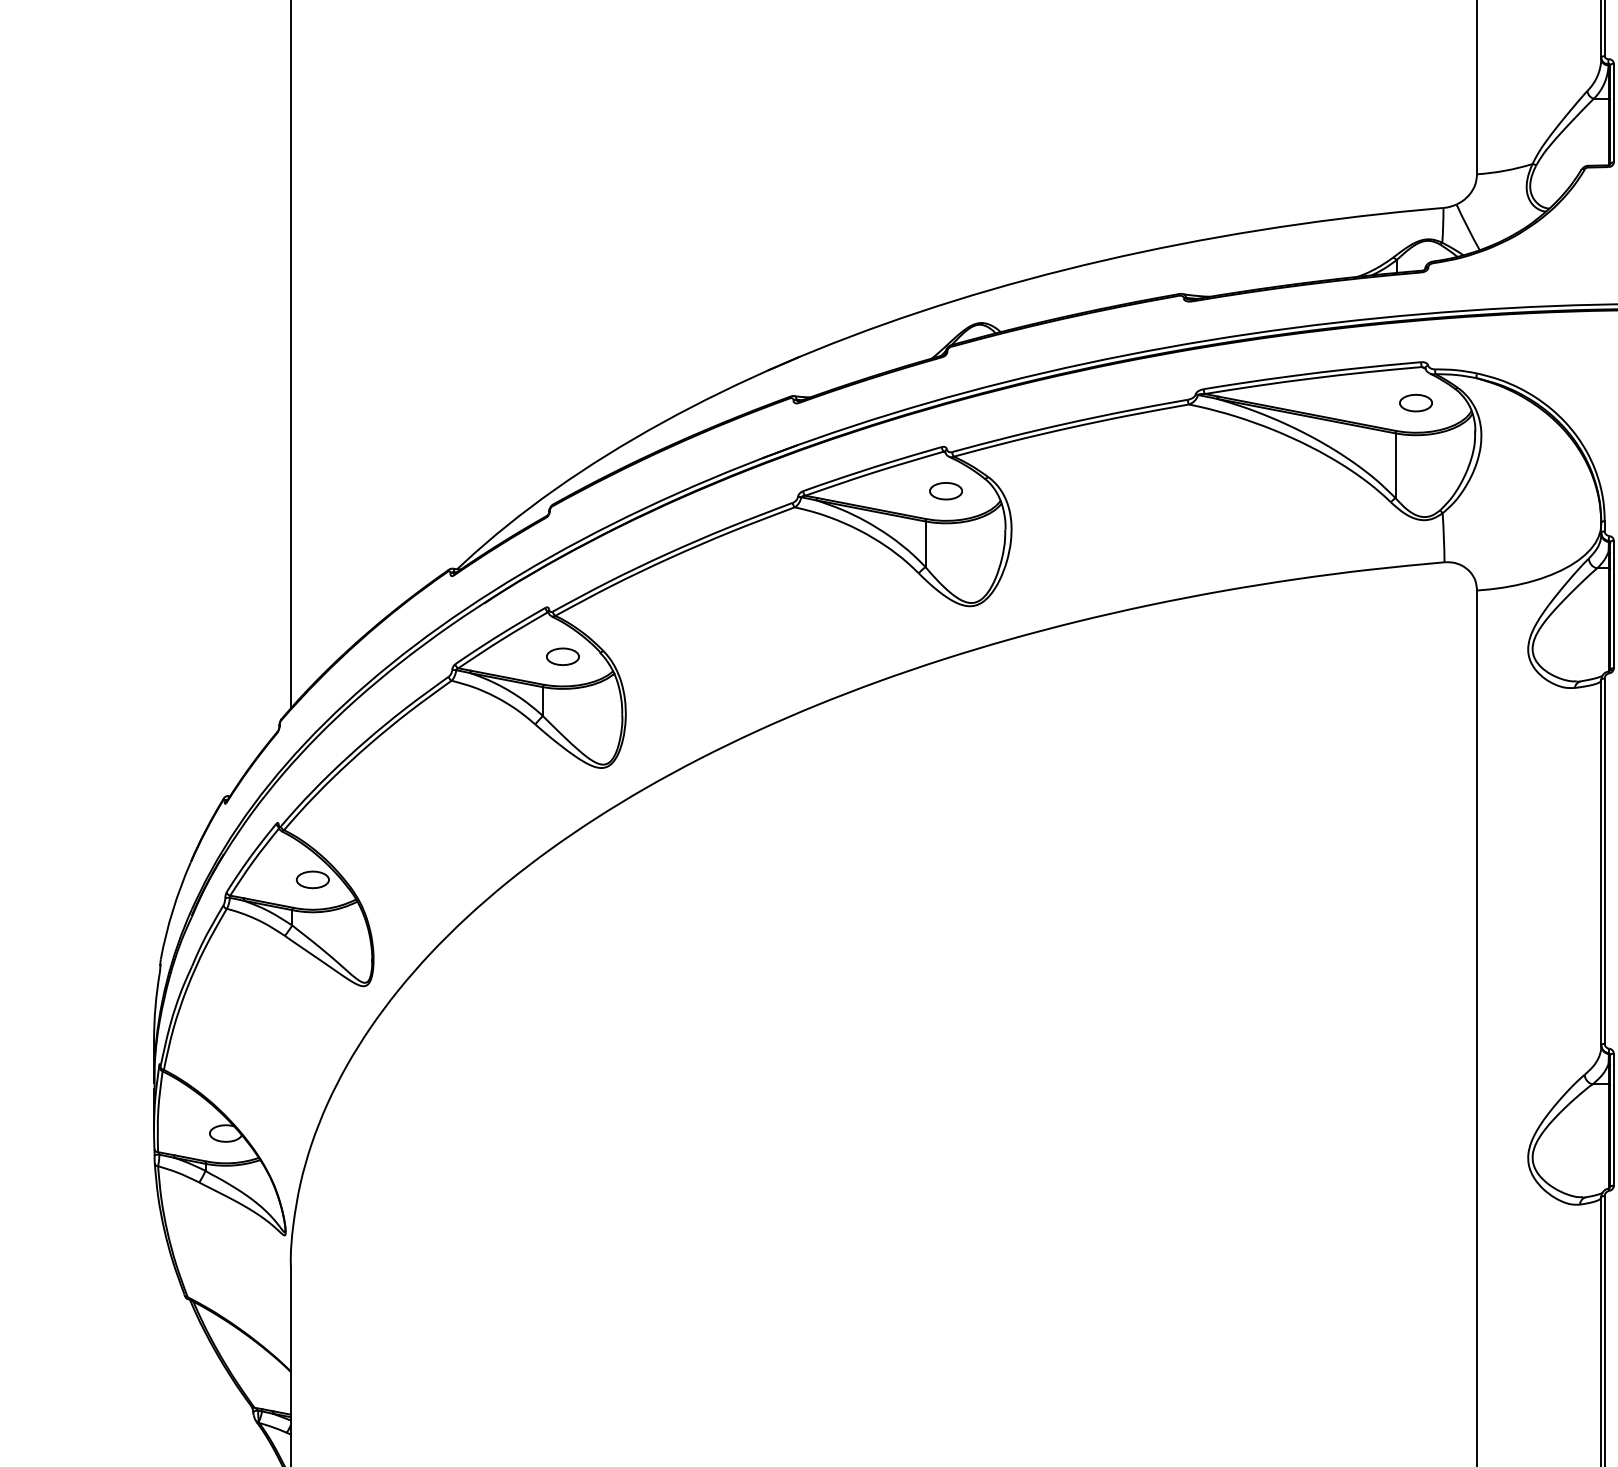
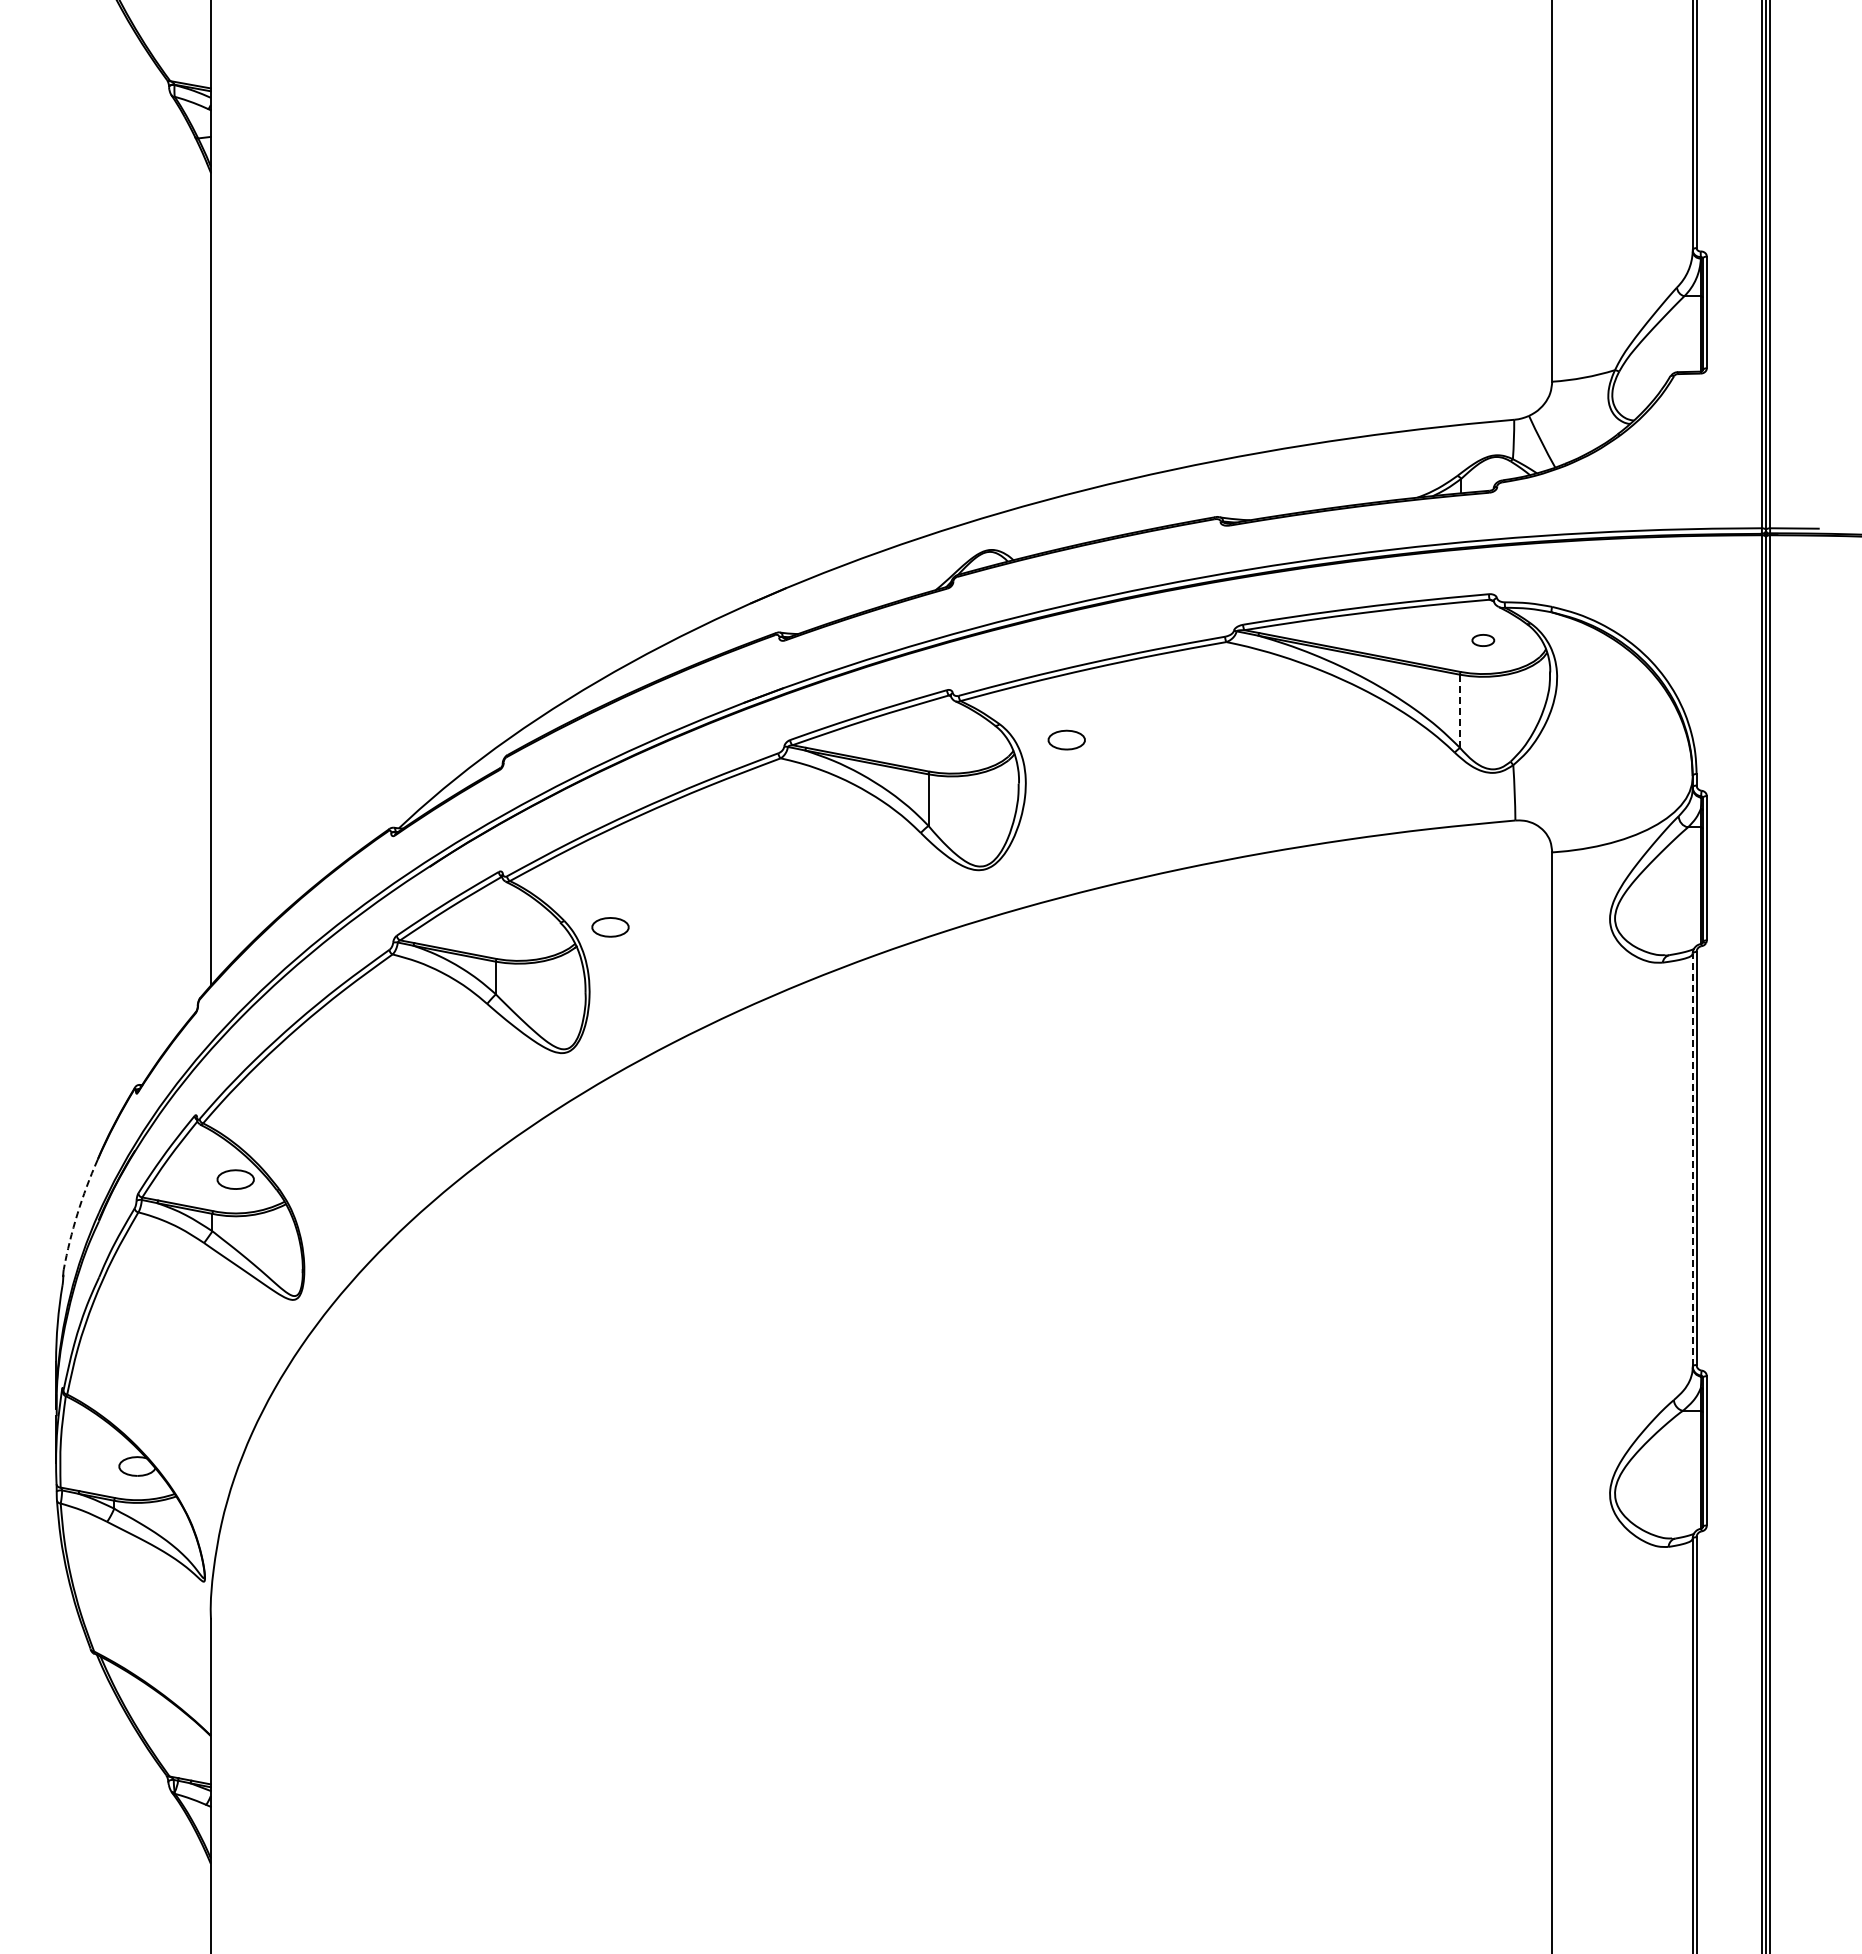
part: (1416, 403) -> (1483, 640), size x0.6
line: (1395, 465) -> (1459, 711), solid -> dashed
part: (945, 490) -> (1066, 739), moved
part: (562, 656) -> (610, 927), moved
line: (1601, 862) -> (1692, 1159), solid -> dashed
arc: (172, 909) -> (77, 1213), solid -> dashed

